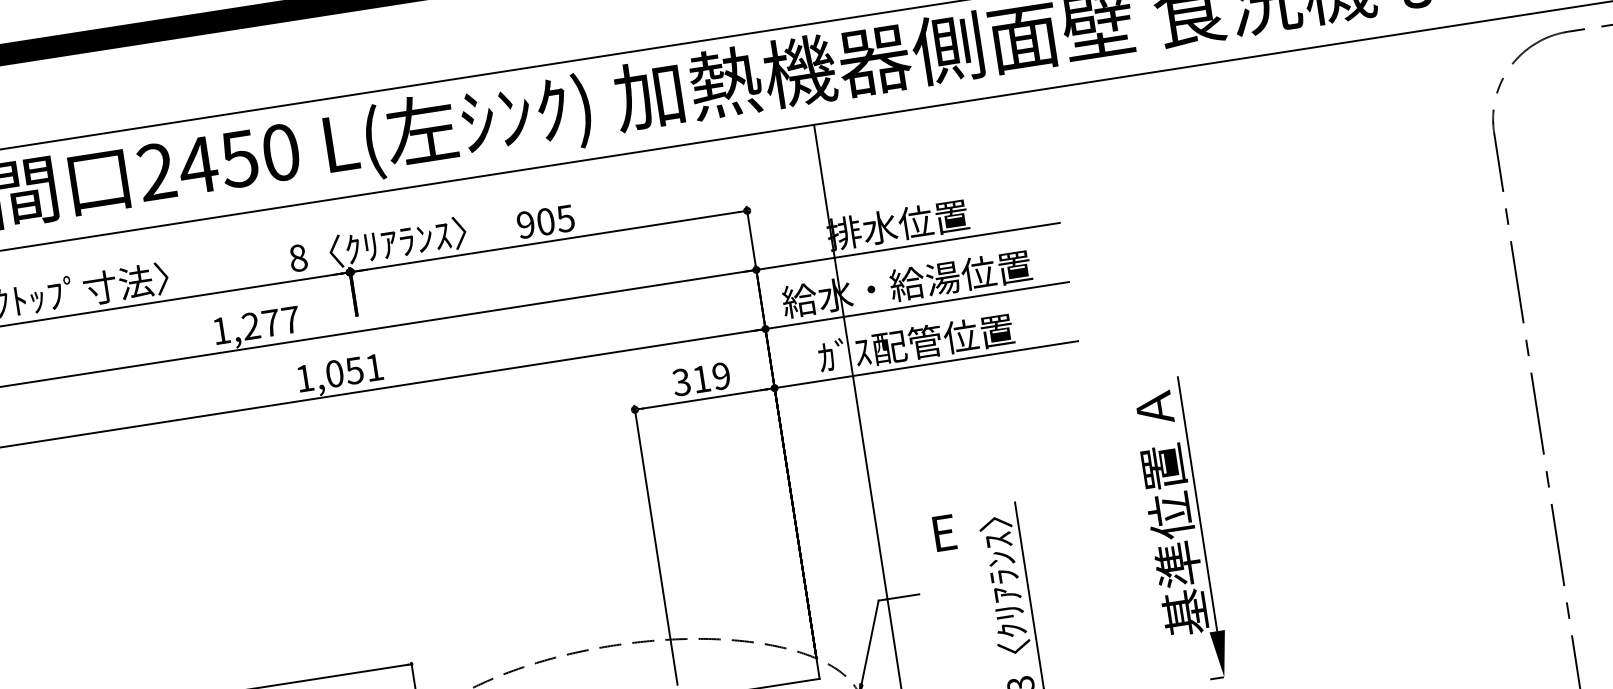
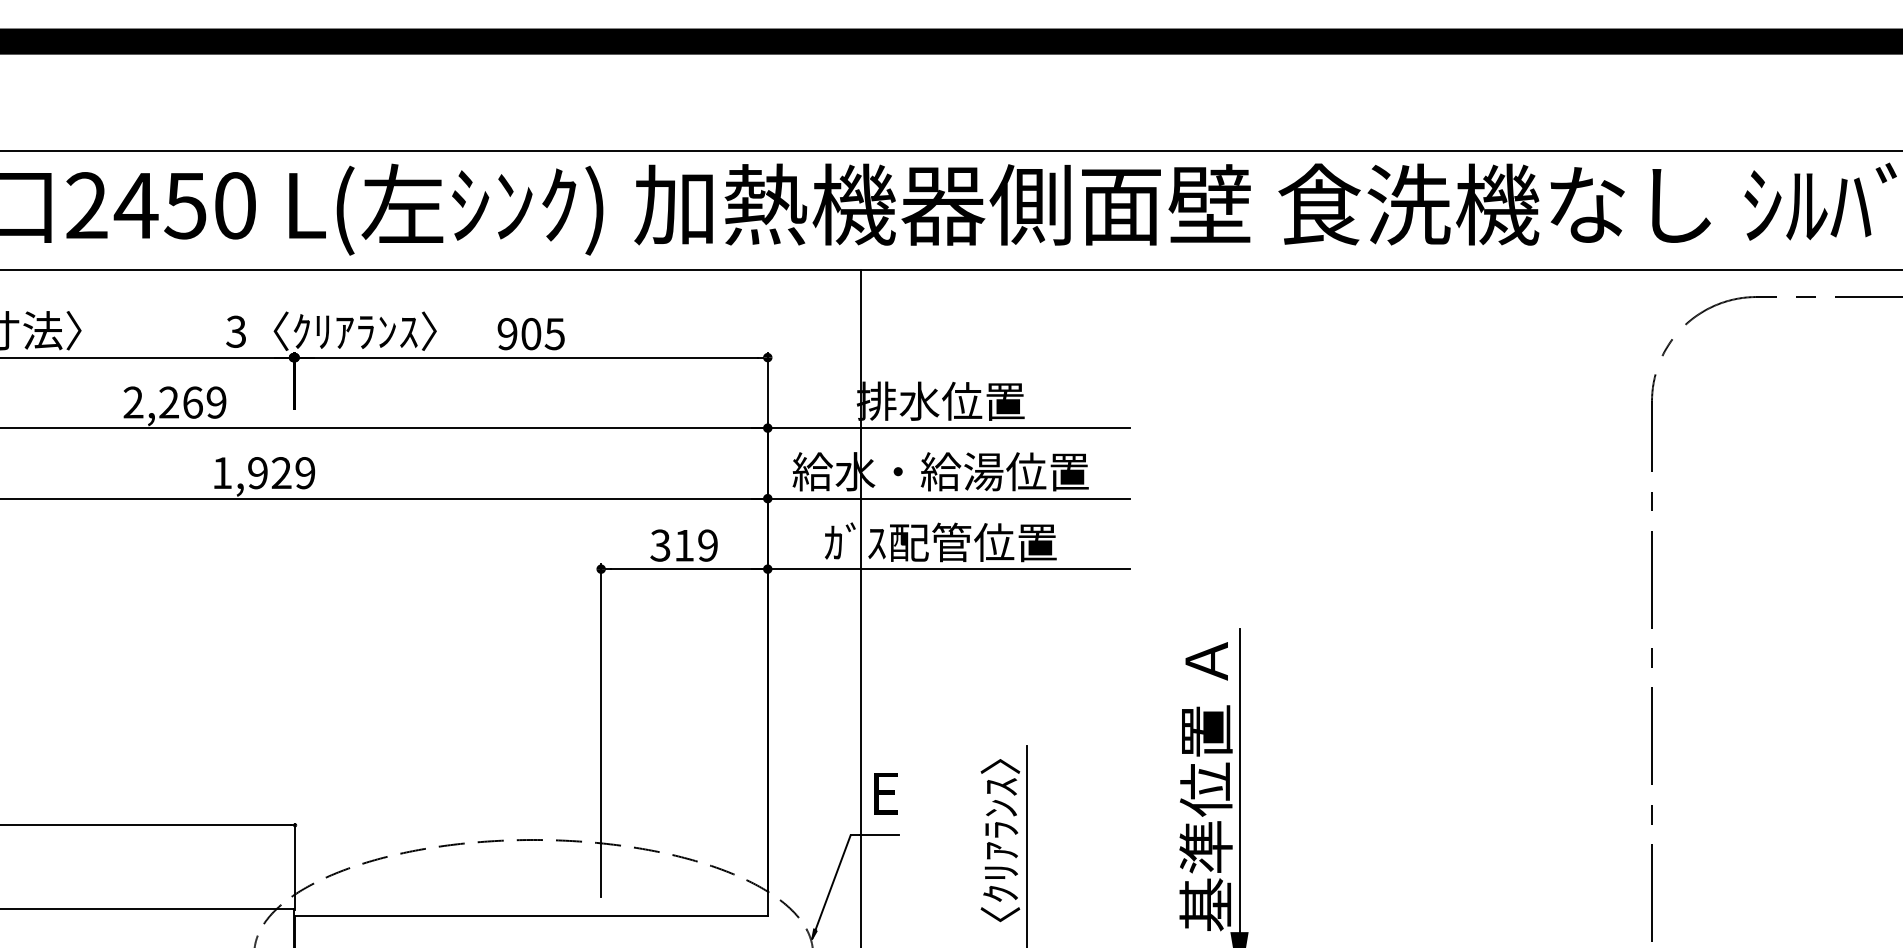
text: (298, 257) -> (236, 331), 8 -> 3
text: (255, 325) -> (174, 402), 1,277 -> 2,269
text: (354, 371) -> (281, 473), 1,051 -> 1,929
text: (944, 532) -> (885, 793), moved

